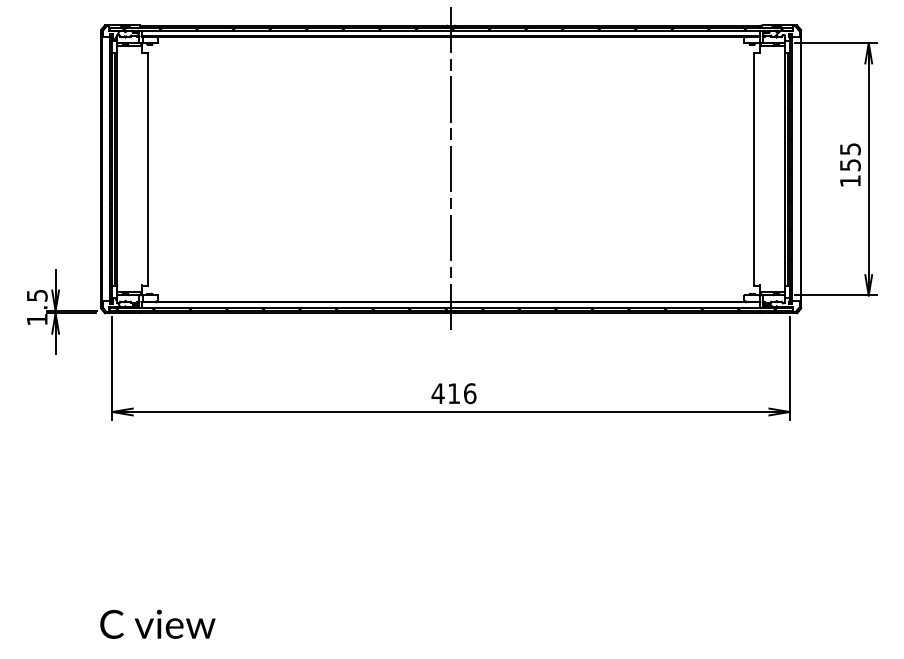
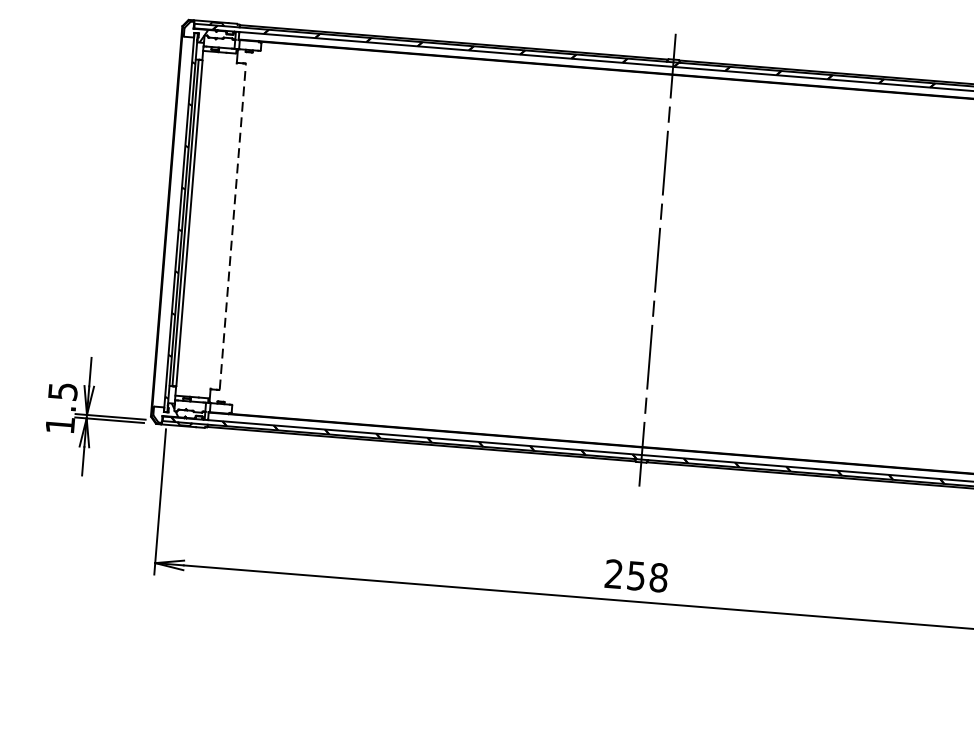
line: (148, 169) -> (233, 227), solid -> dashed
text: (453, 393) -> (635, 575), 416 -> 258

